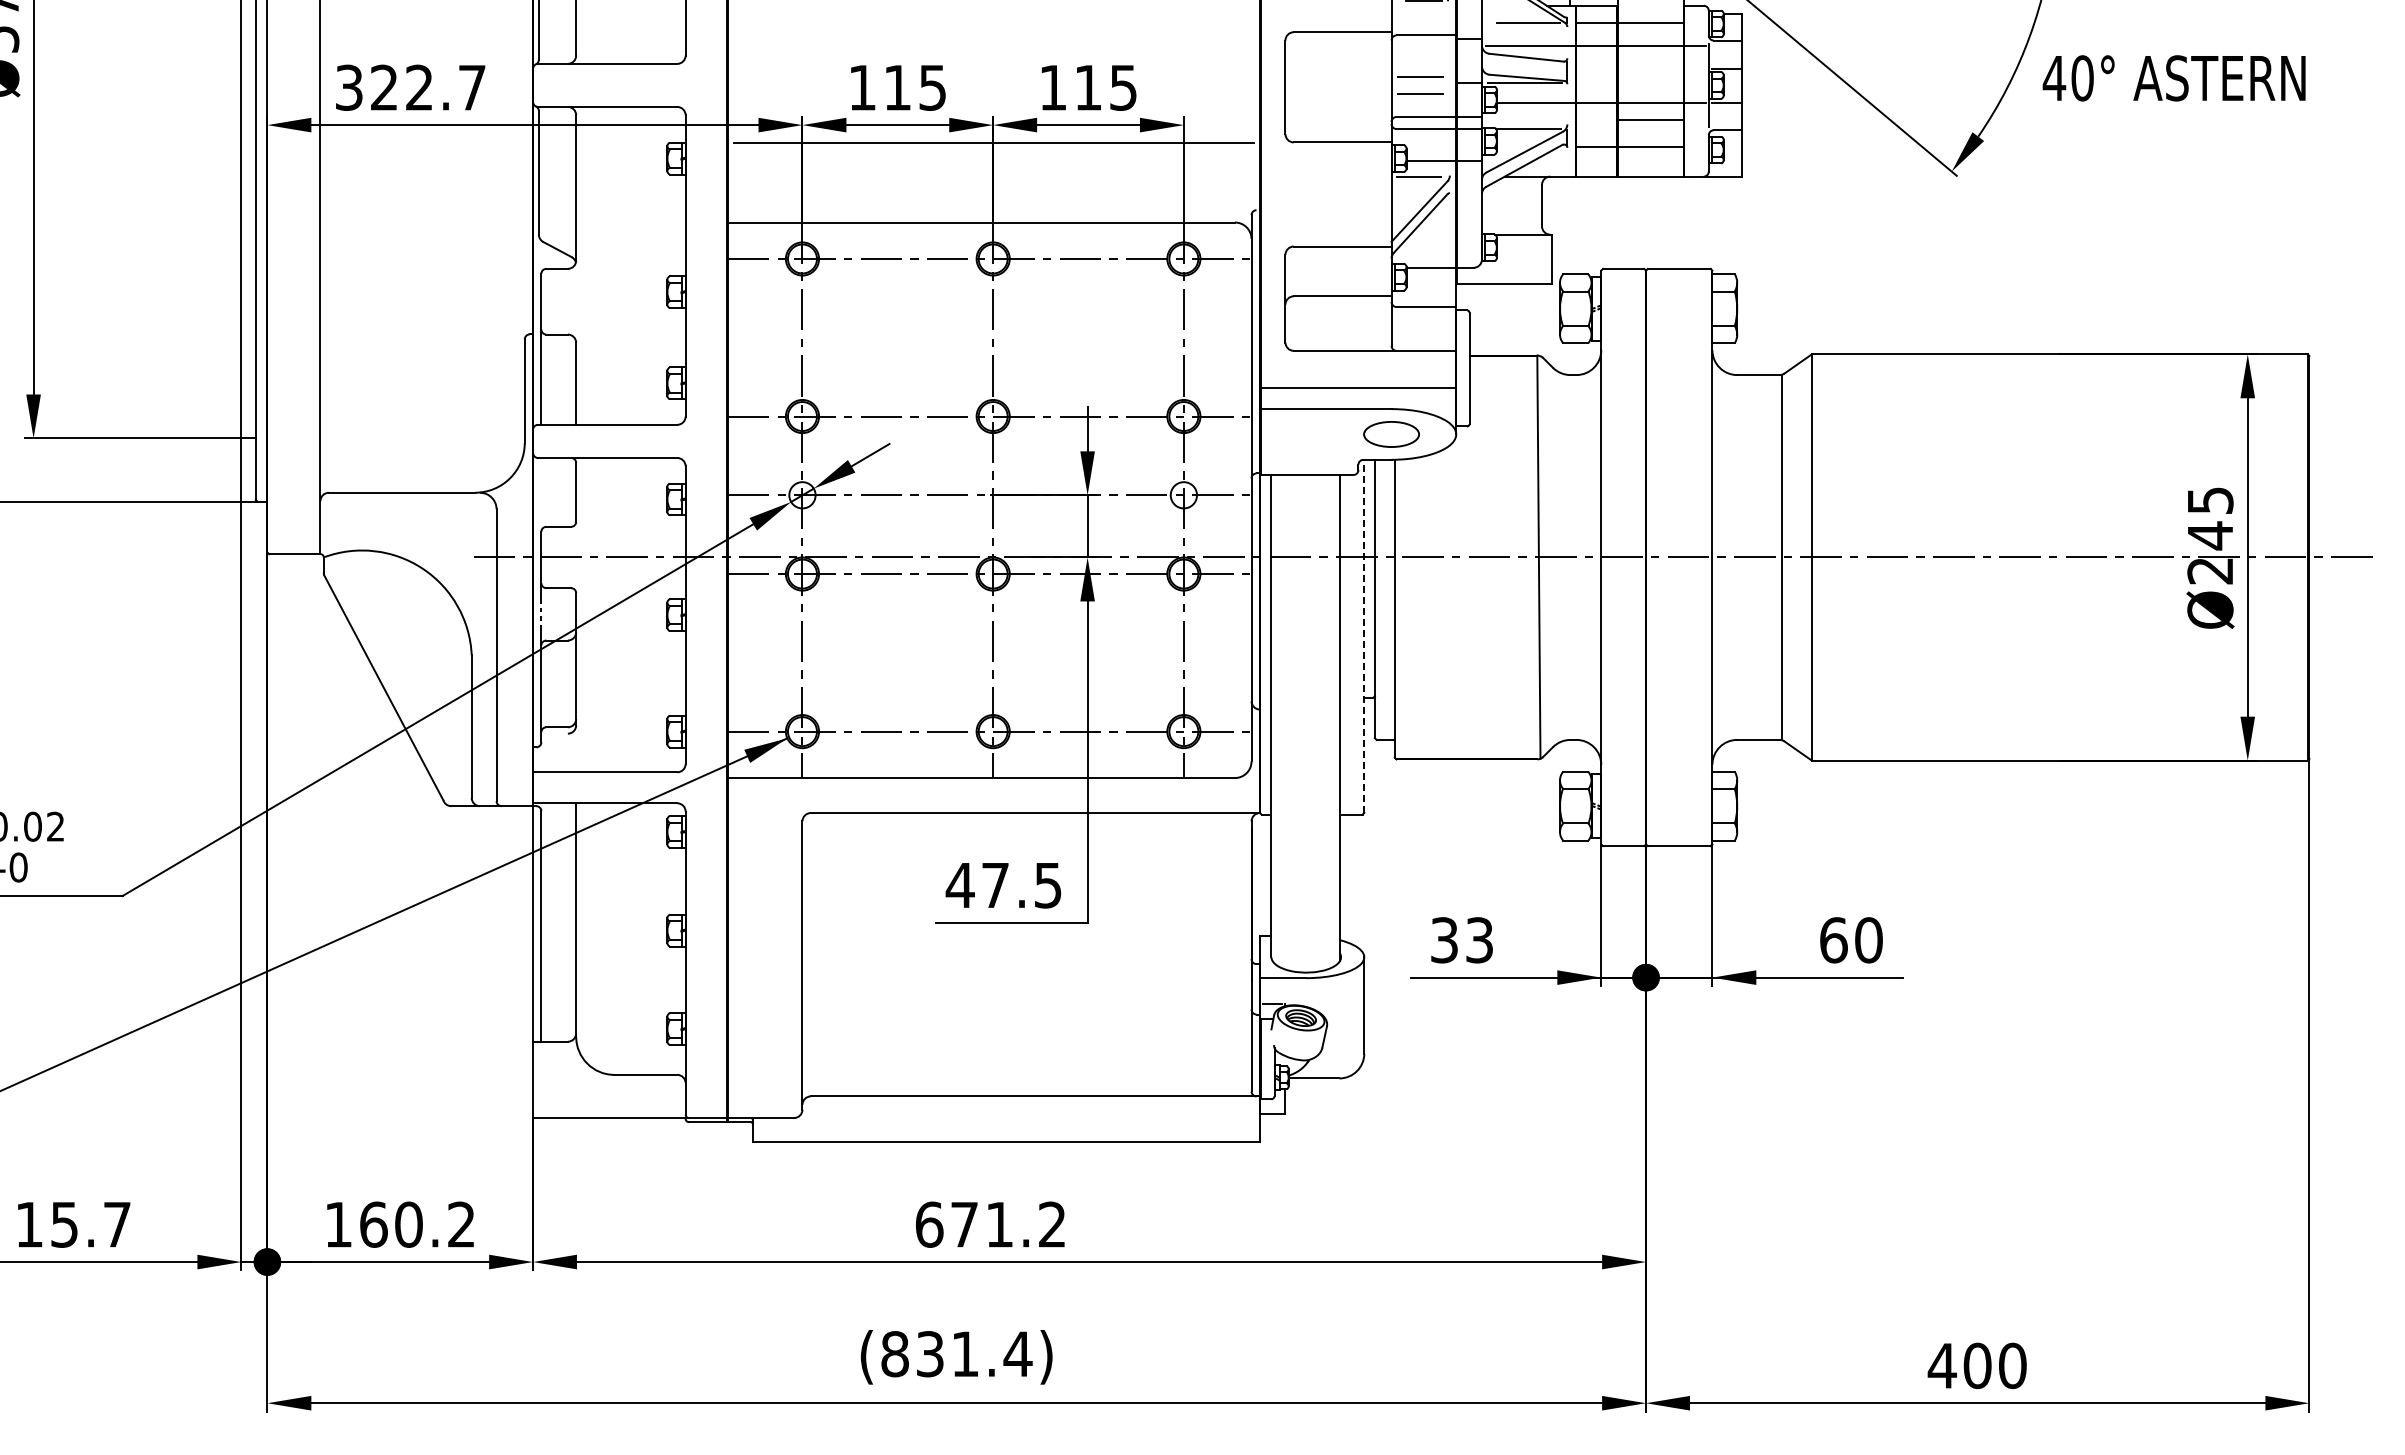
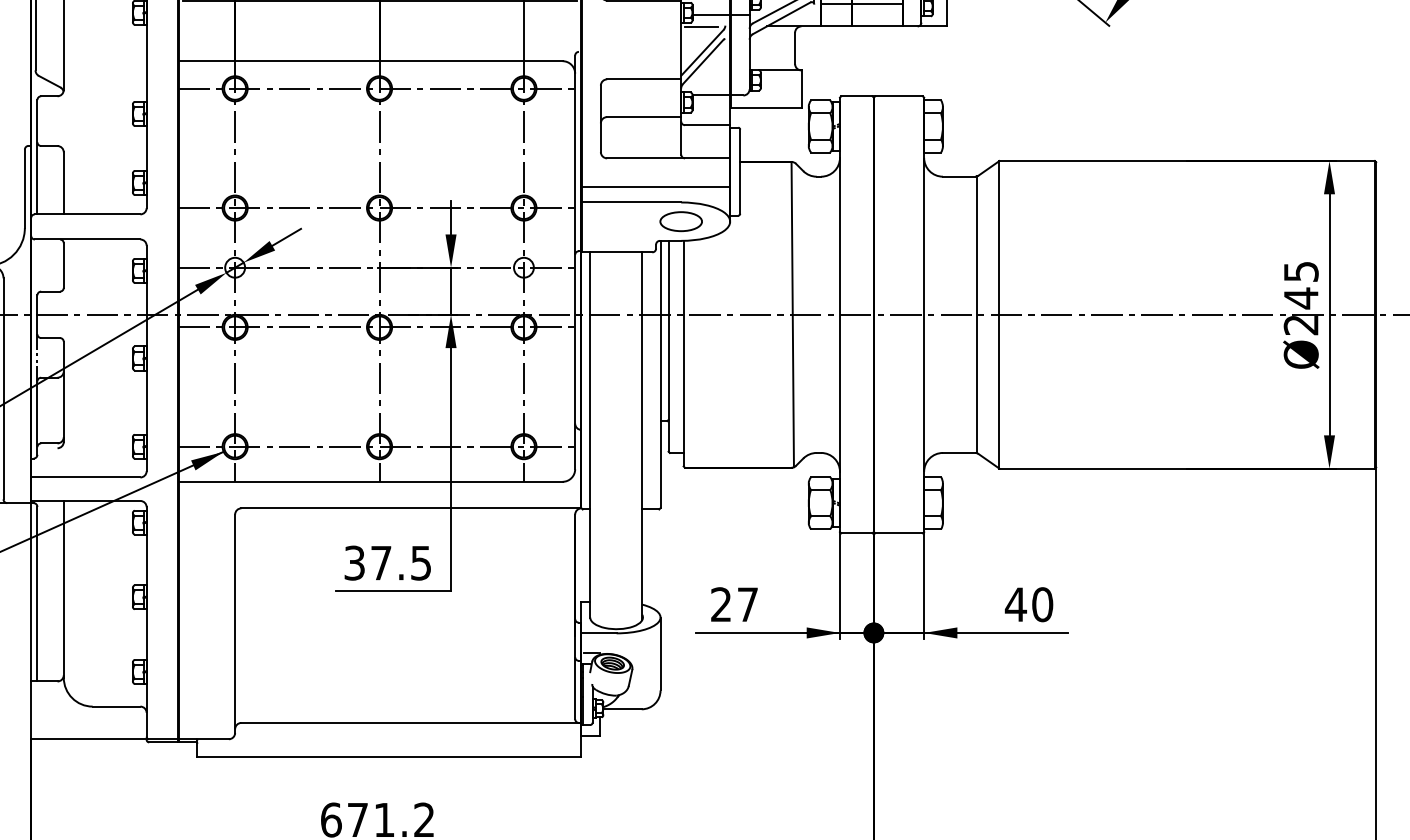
line: (1364, 636) -> (660, 374), dashed -> solid
text: (959, 885) -> (354, 563), 47.5 -> 37.5
text: (1461, 940) -> (734, 604), 33 -> 27
text: (1833, 940) -> (1015, 604), 60 -> 40

